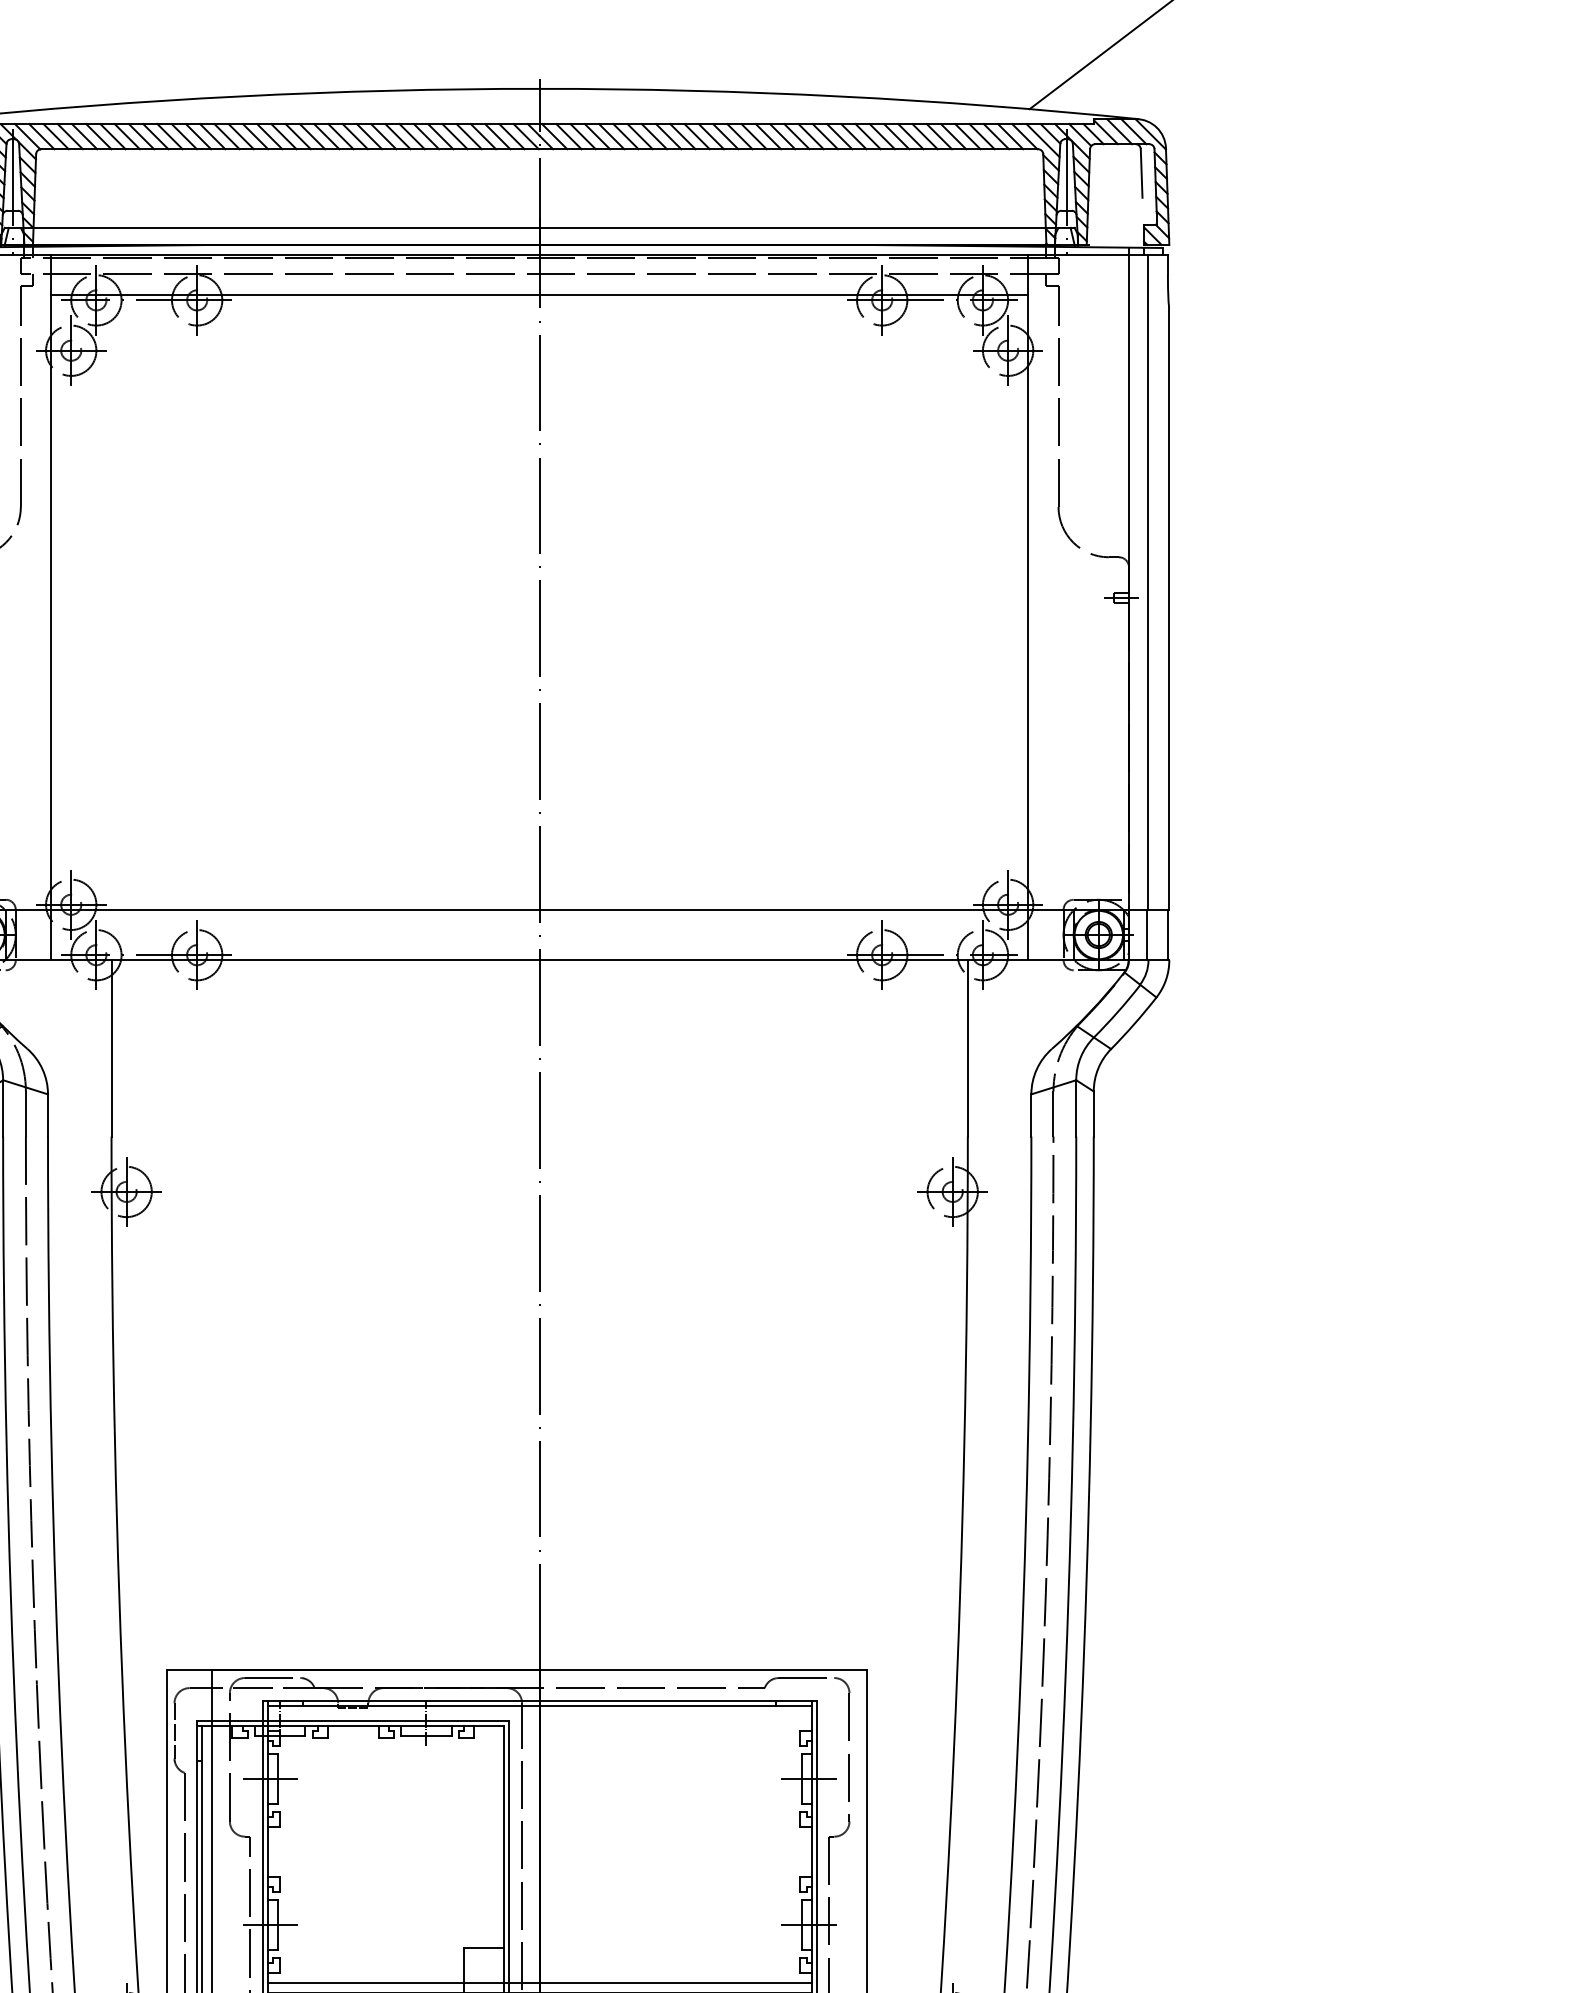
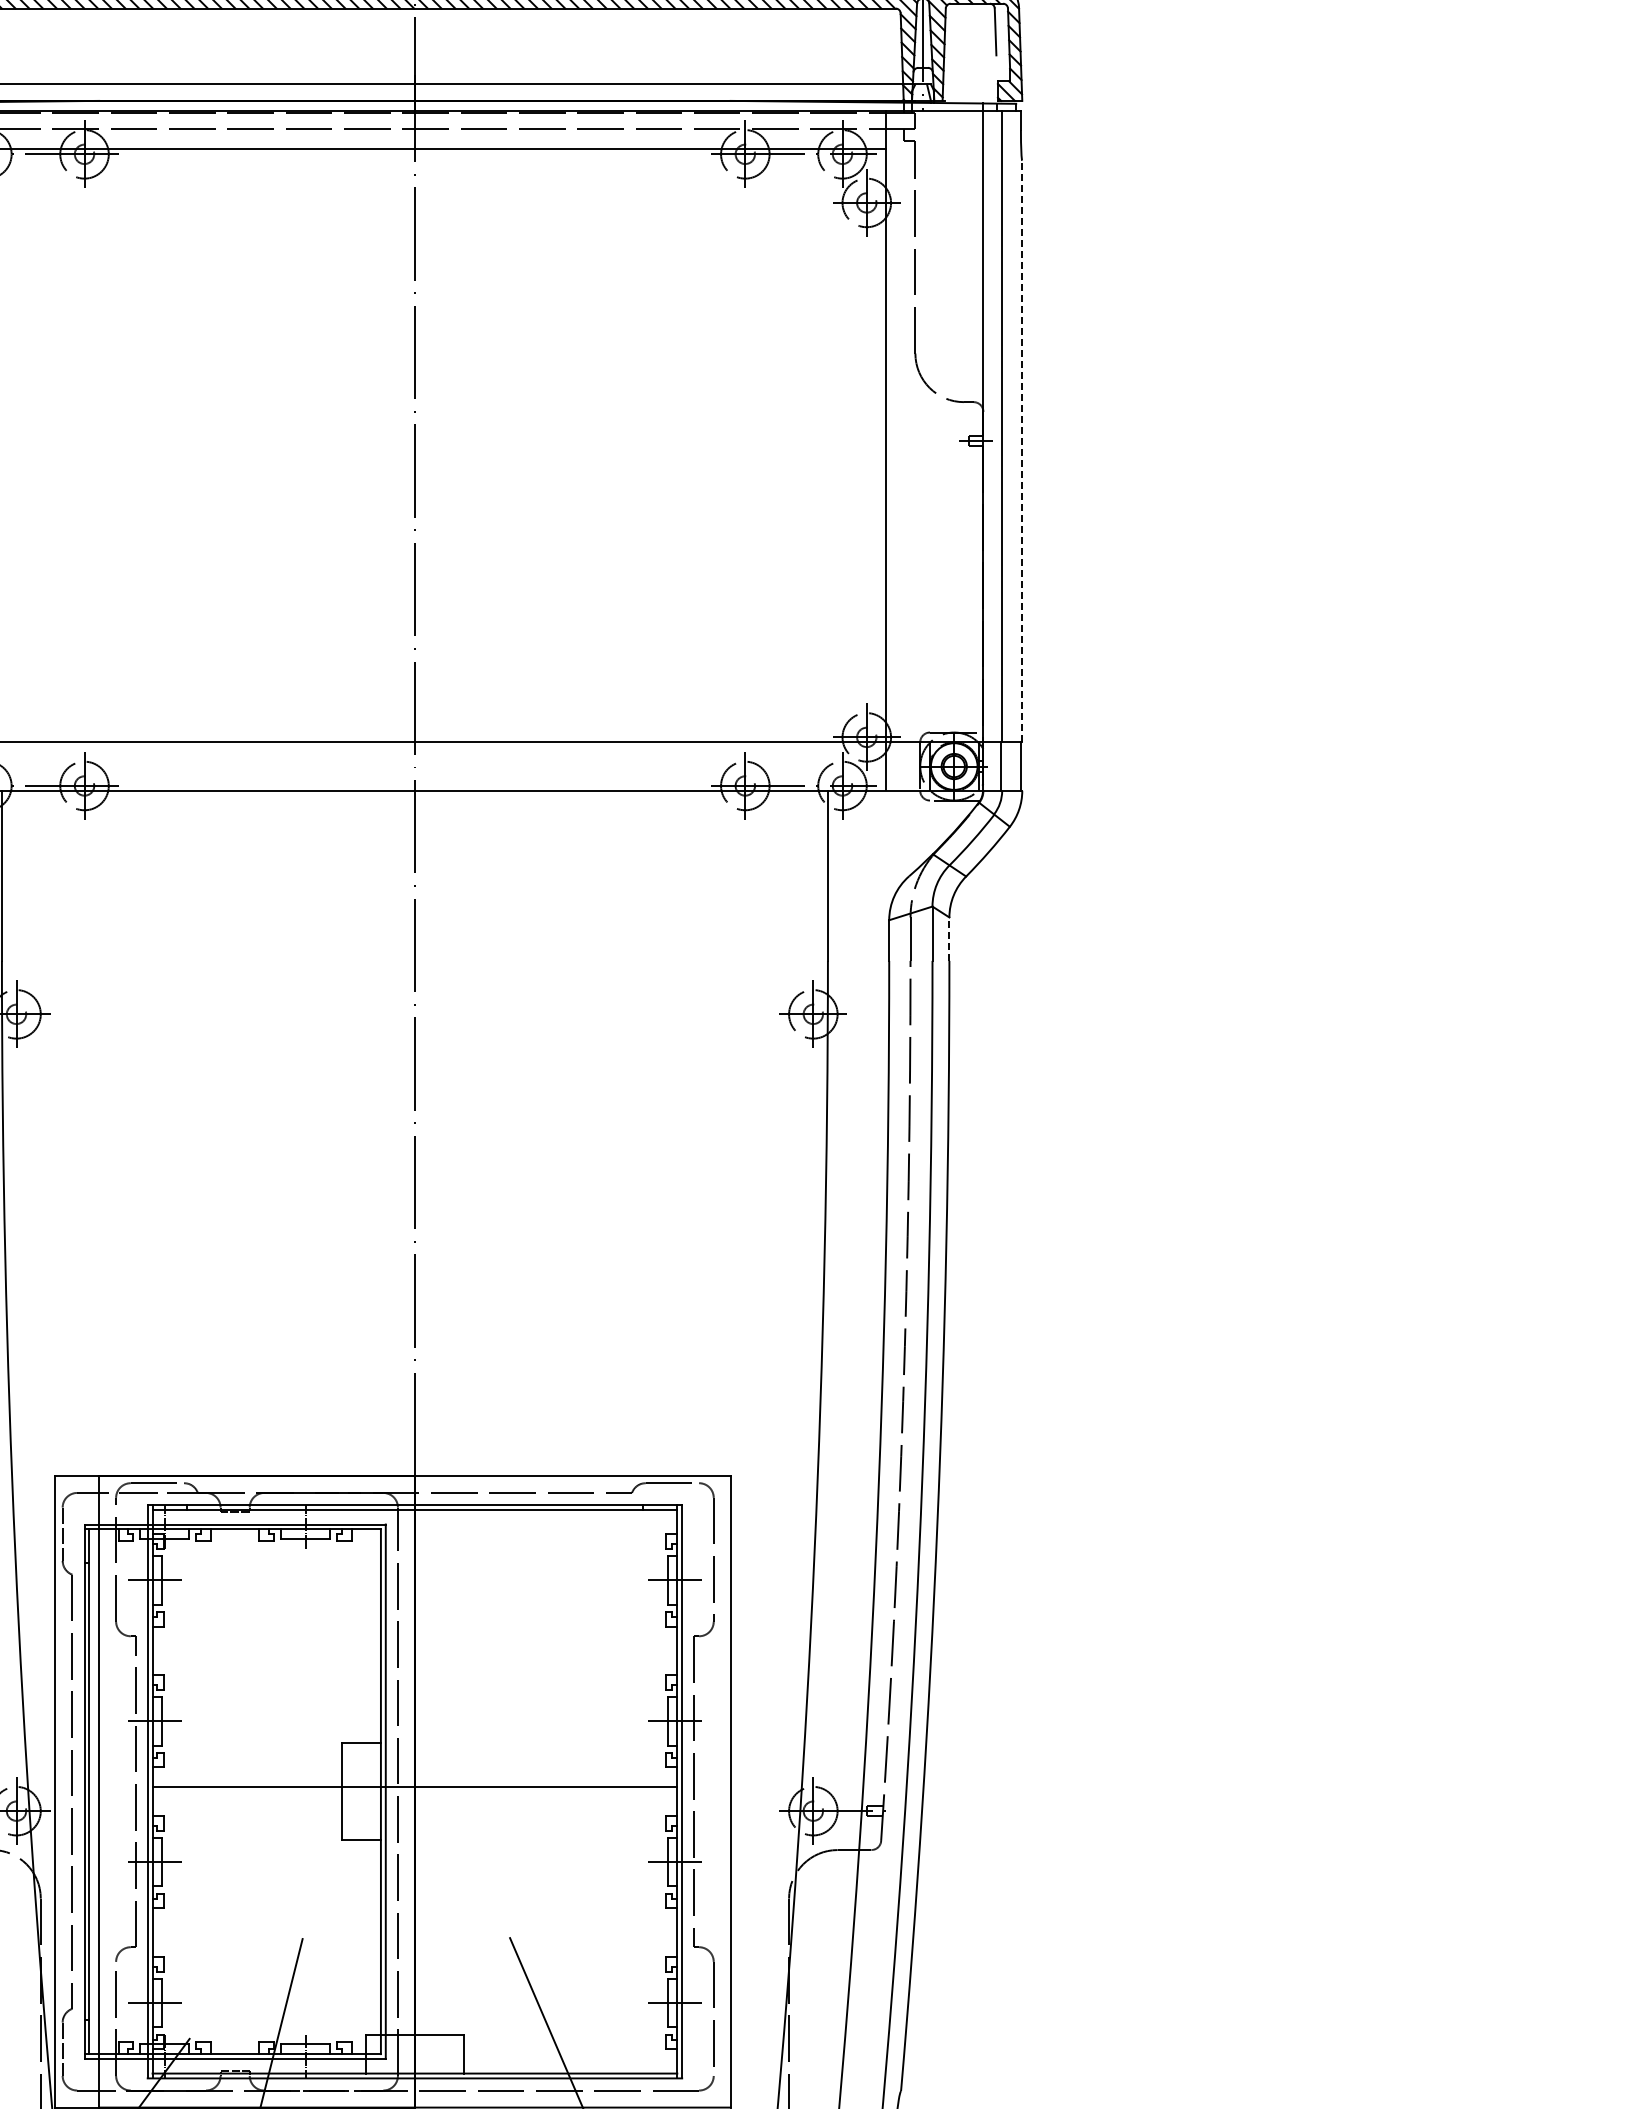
line: (1169, 608) -> (1022, 451), solid -> dashed
line: (1093, 1114) -> (949, 939), solid -> dashed
line: (539, 1983) -> (414, 1777), removed

